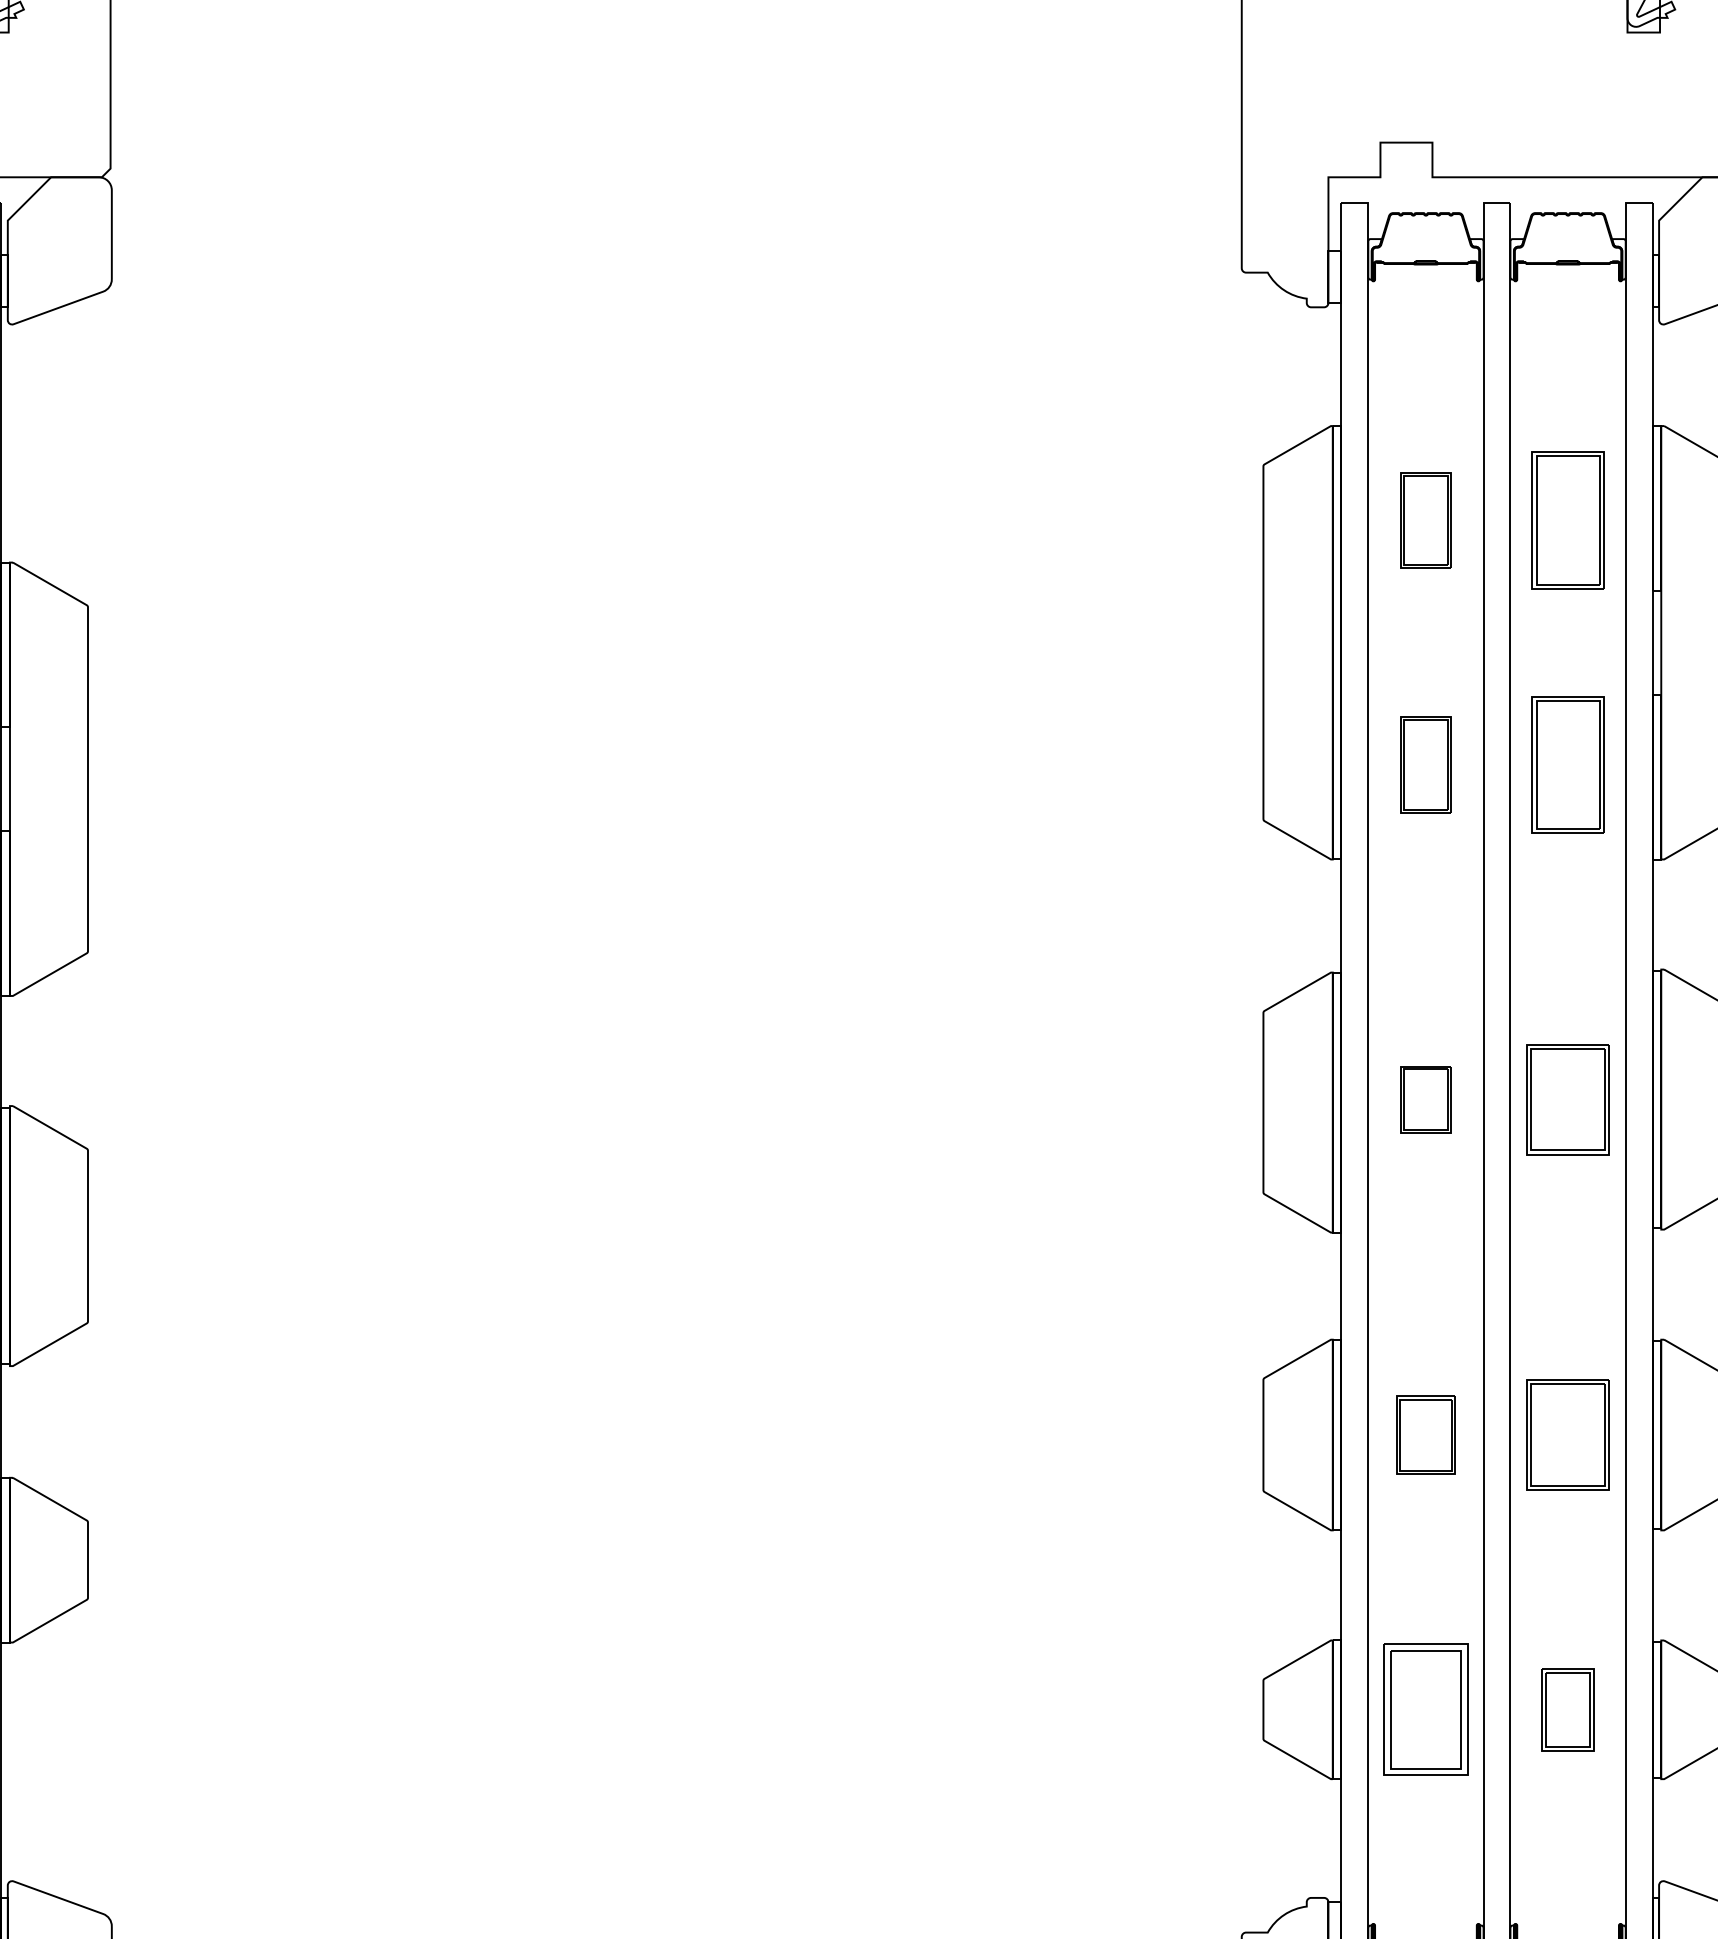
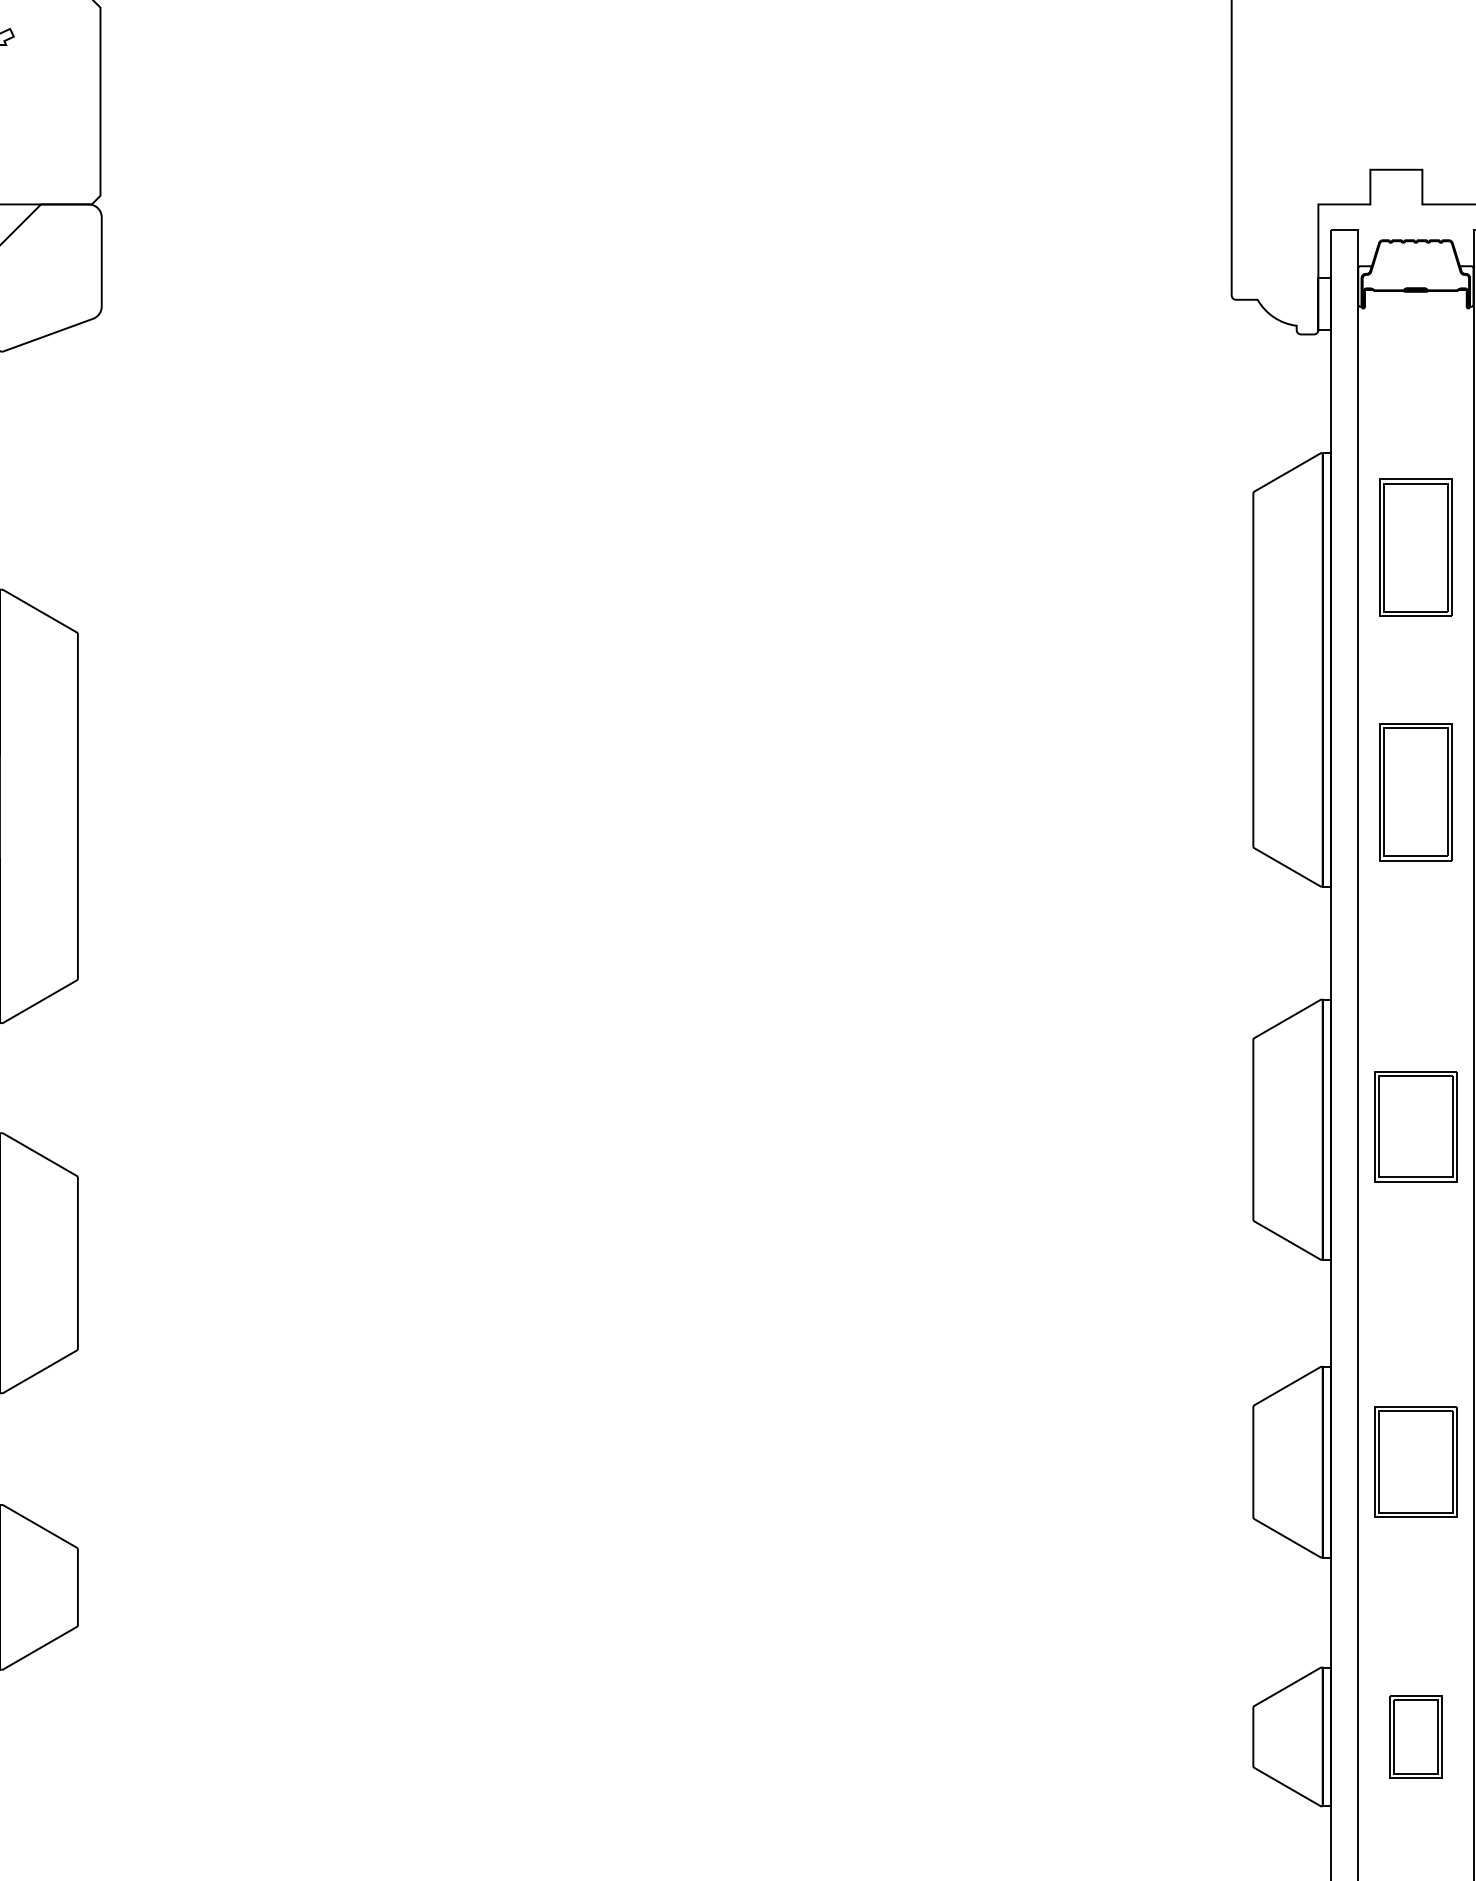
part: (1425, 520) -> (1415, 547), size x1.43
part: (1425, 764) -> (1415, 791), size x1.43
part: (1425, 1099) -> (1415, 1126), size x1.67
part: (1425, 1434) -> (1415, 1461), size x1.43
part: (1425, 1709) -> (1415, 1736), size x0.62

